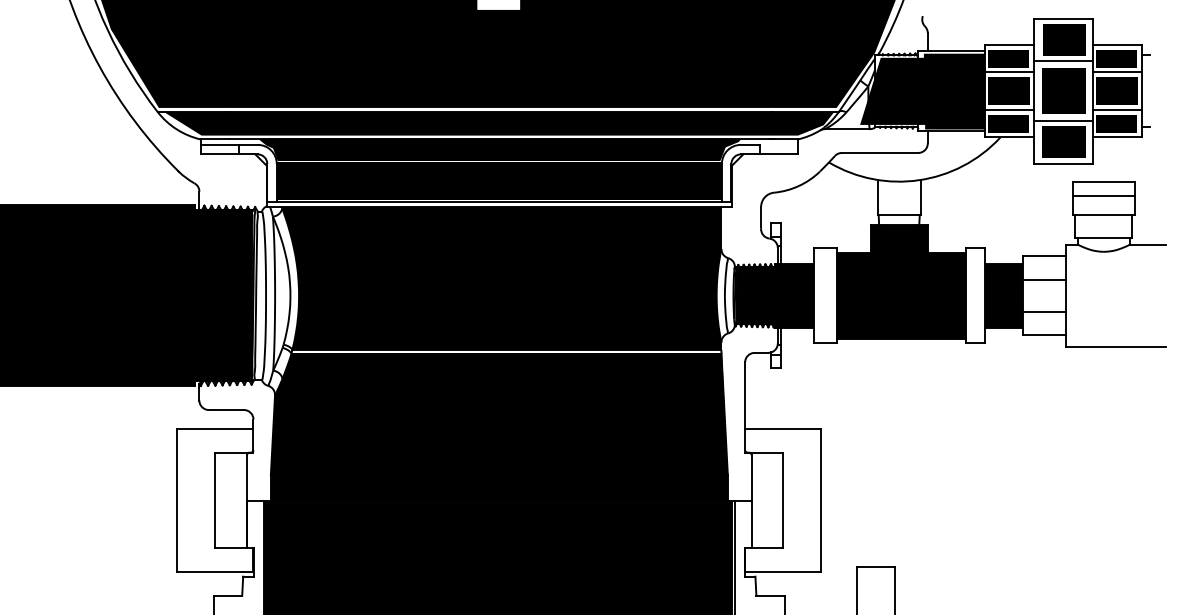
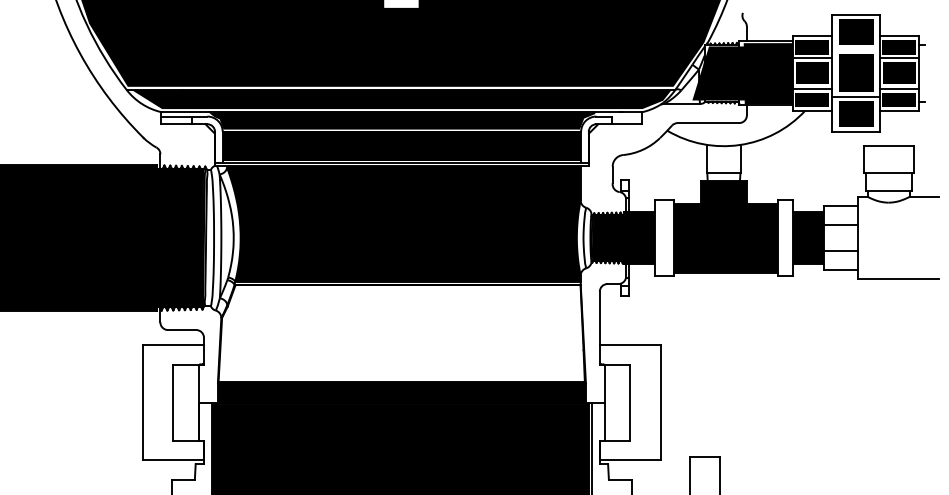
line: (1063, 61) -> (856, 49), removed
line: (1103, 195) -> (888, 157), removed
fill: (498, 414) -> (401, 333), removed

